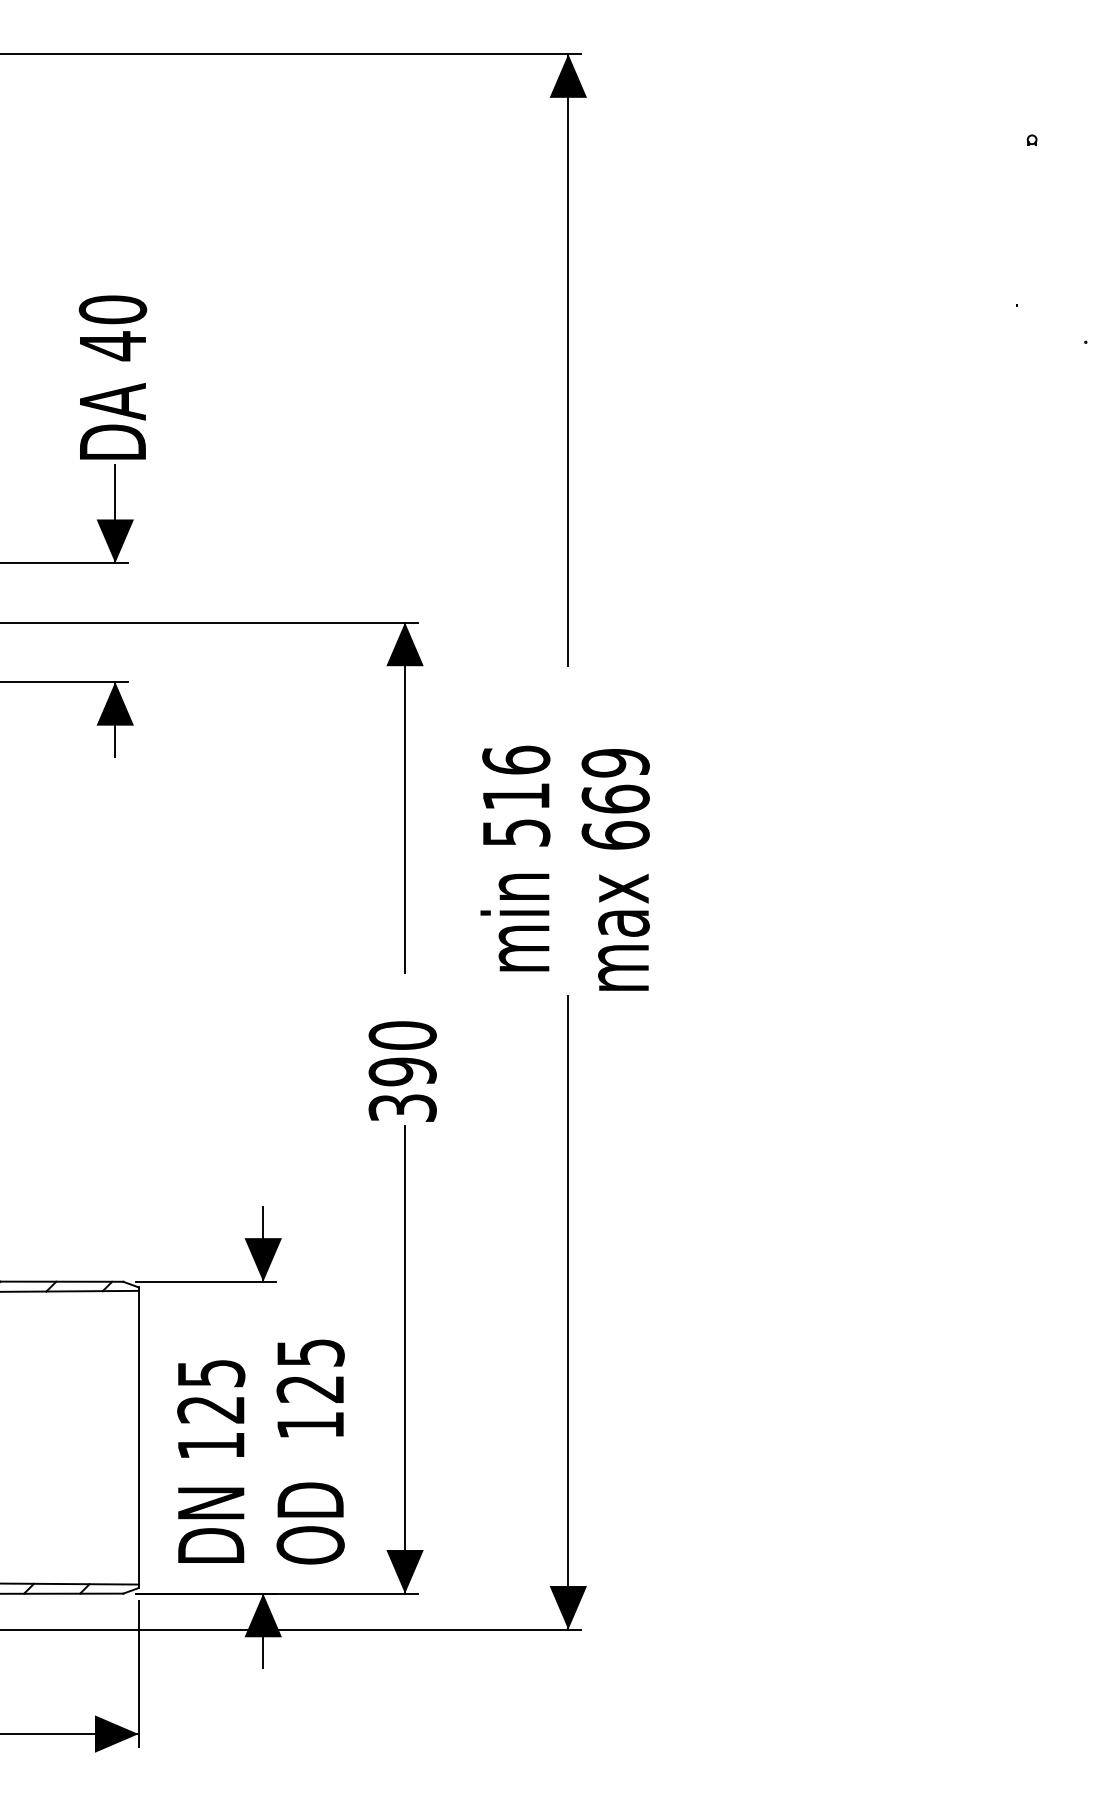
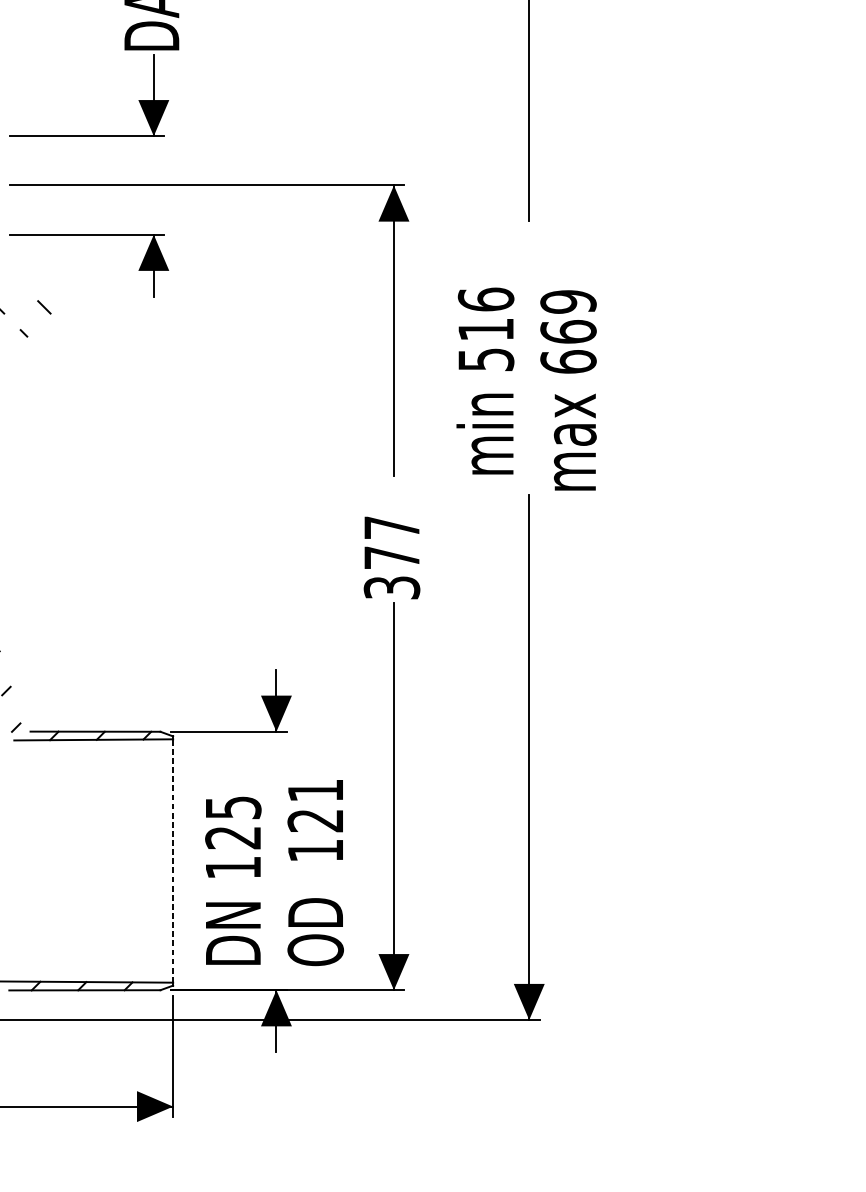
text: (402, 1053) -> (391, 542), 390 -> 377
text: (310, 1352) -> (315, 790), 125 -> 121
line: (138, 1437) -> (173, 860), solid -> dashed

